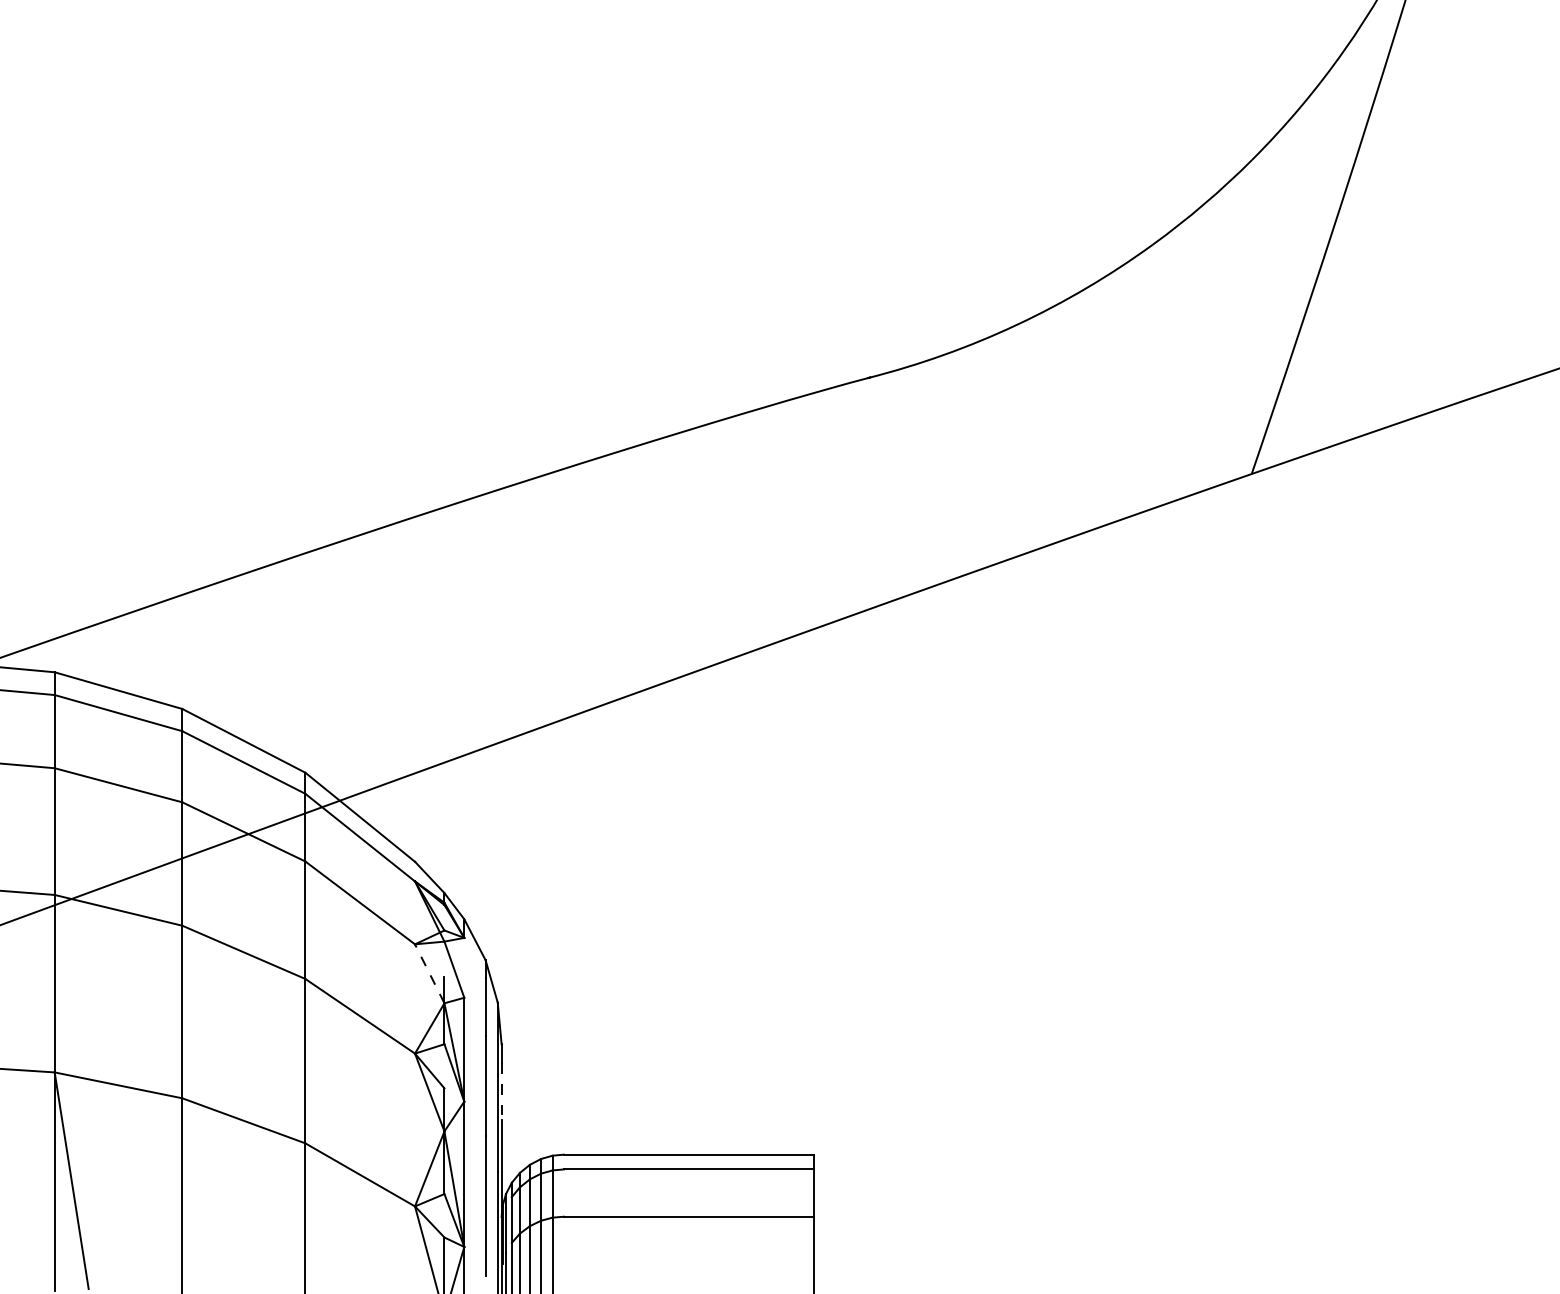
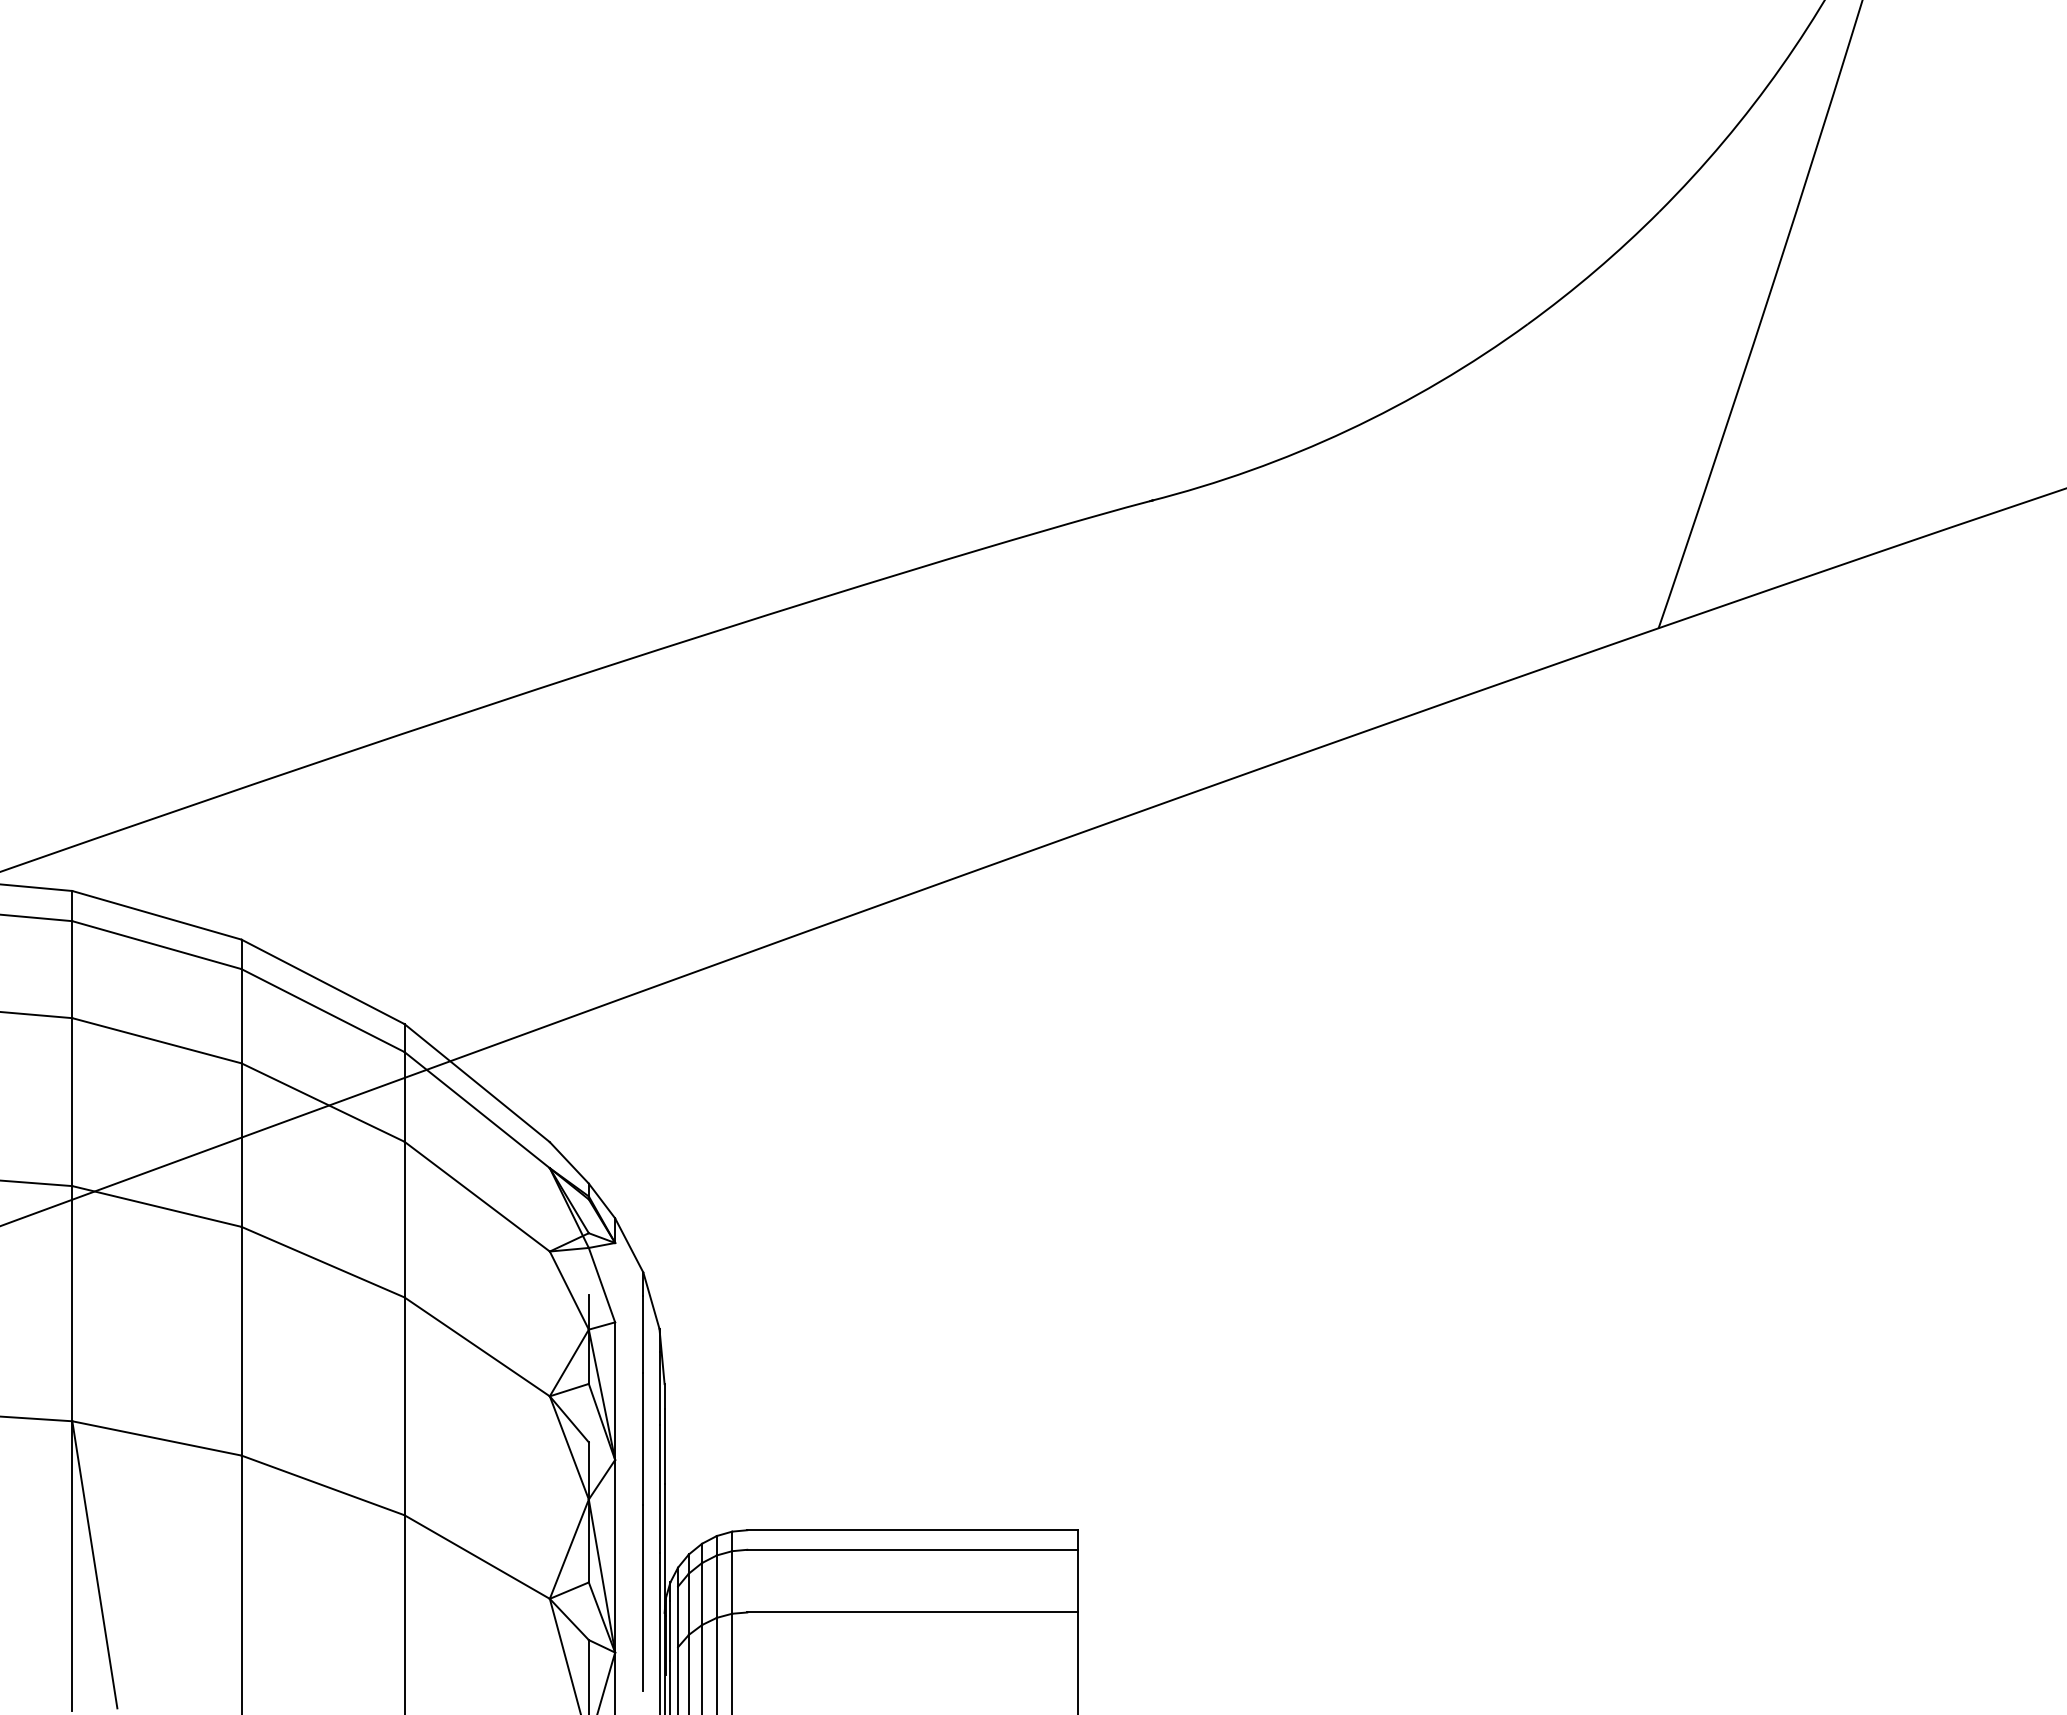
line: (429, 973) -> (569, 1290), dashed -> solid
line: (501, 1092) -> (664, 1447), dashed -> solid

